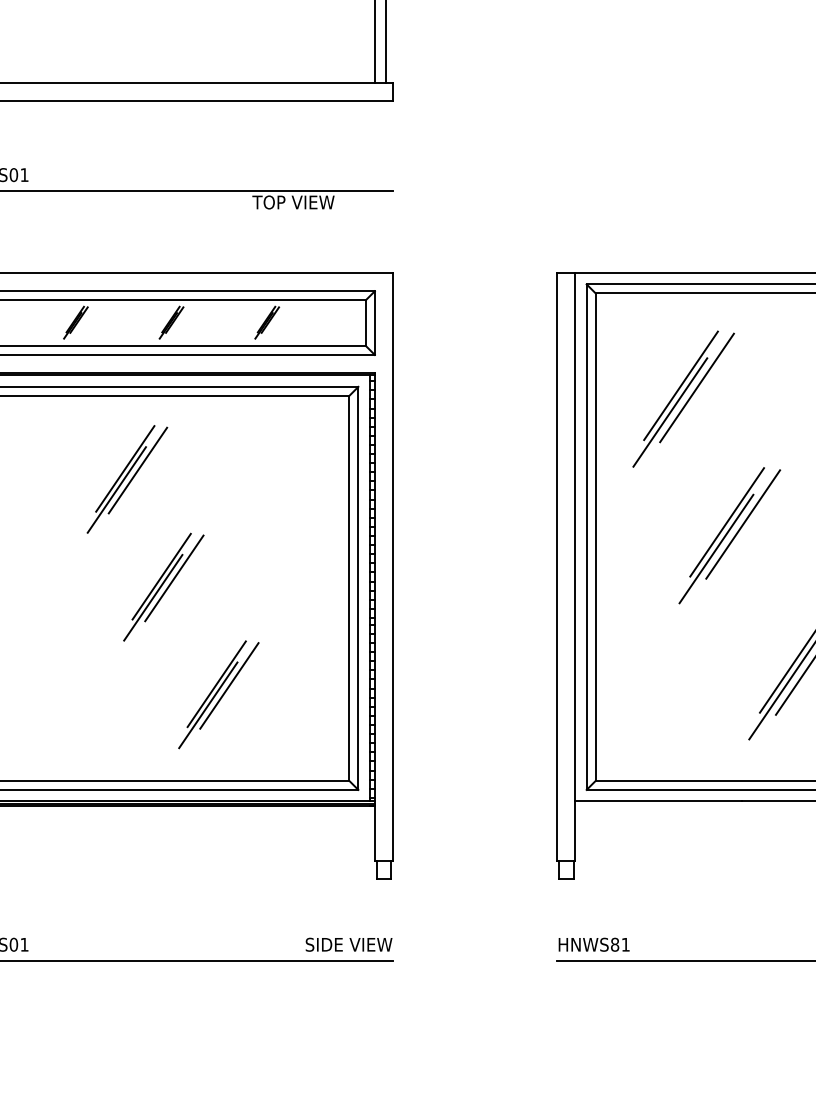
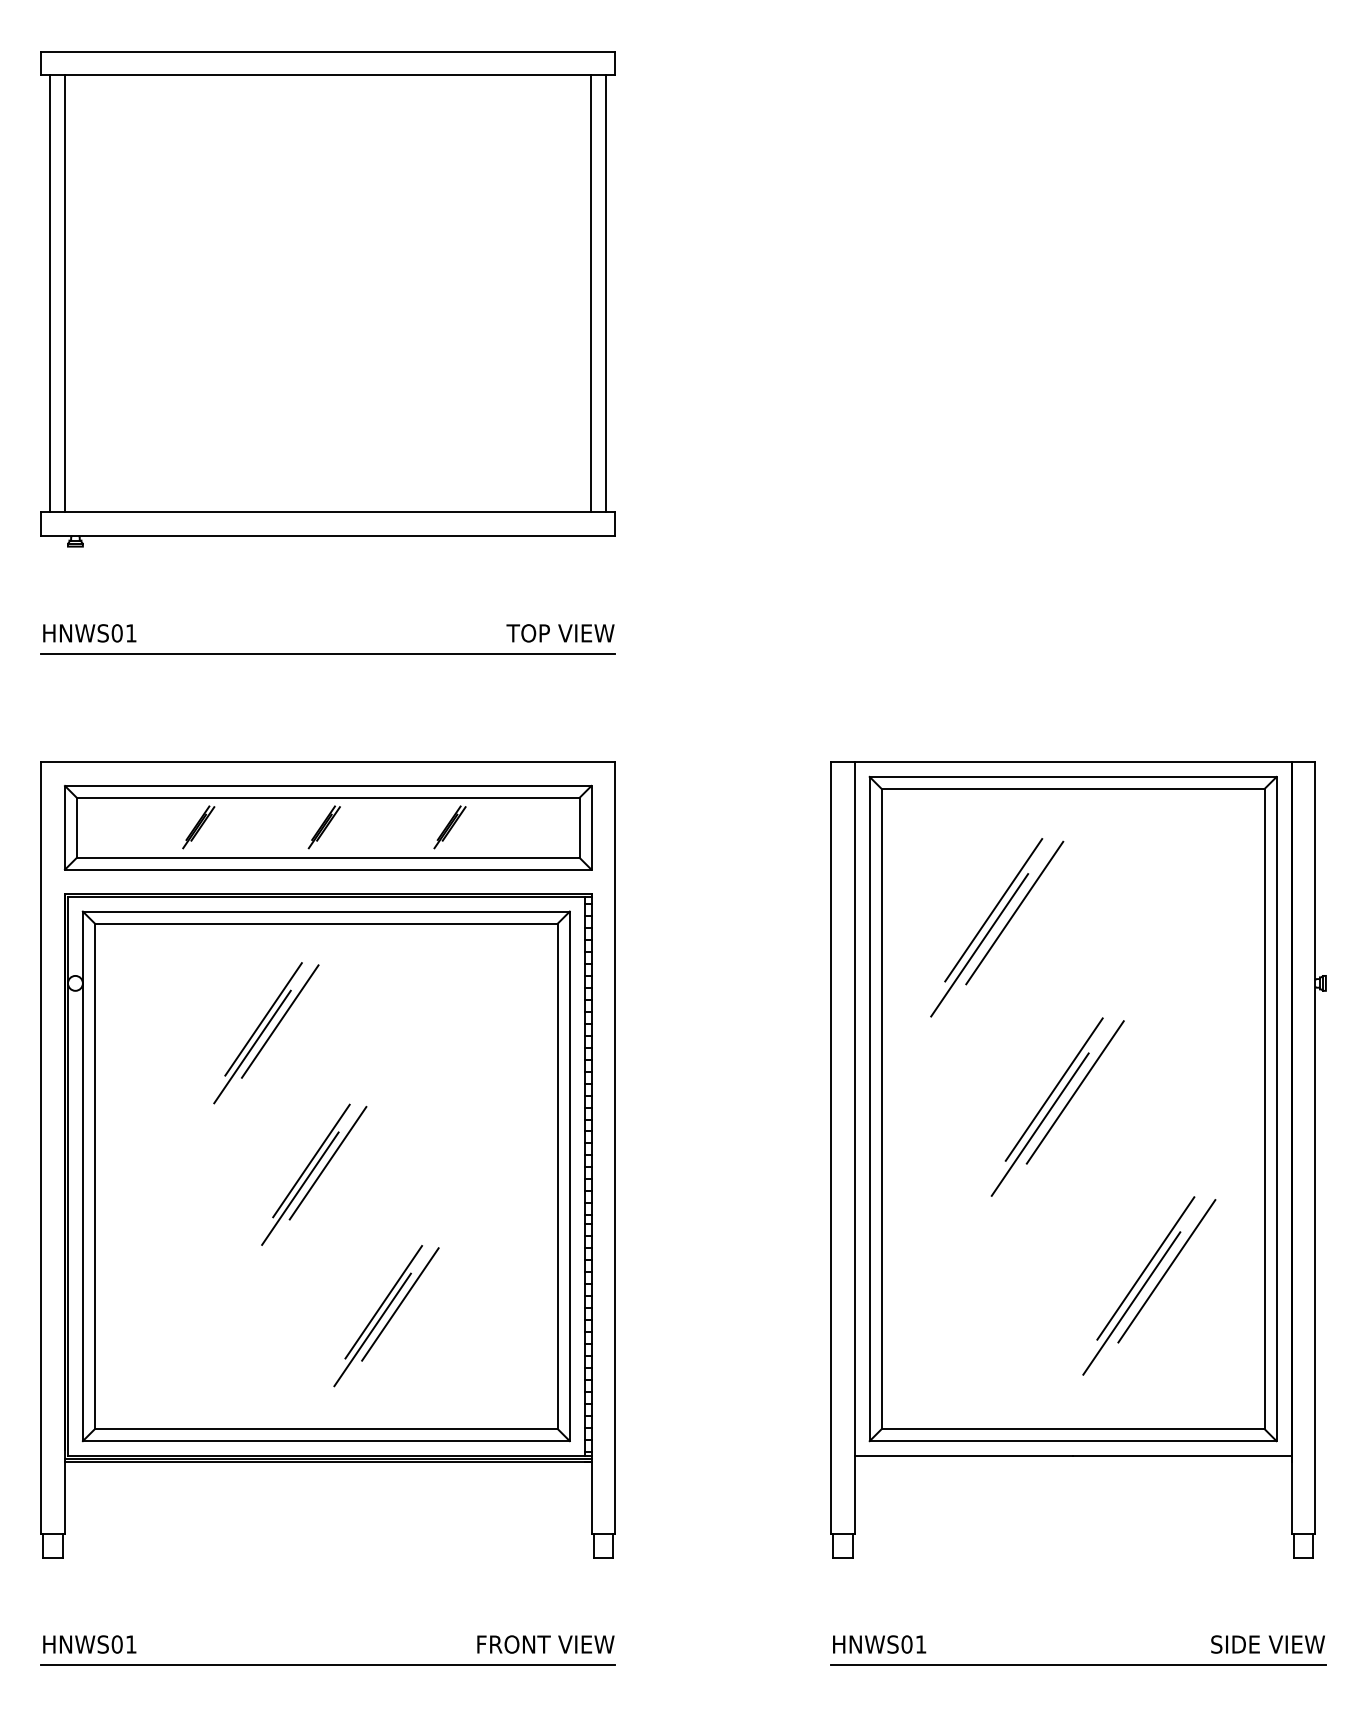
text: (293, 202) -> (560, 633), moved
text: (315, 944) -> (513, 1644), SIDE VIEW -> FRONT VIEW
text: (614, 944) -> (906, 1644), HNWS81 -> HNWS01

